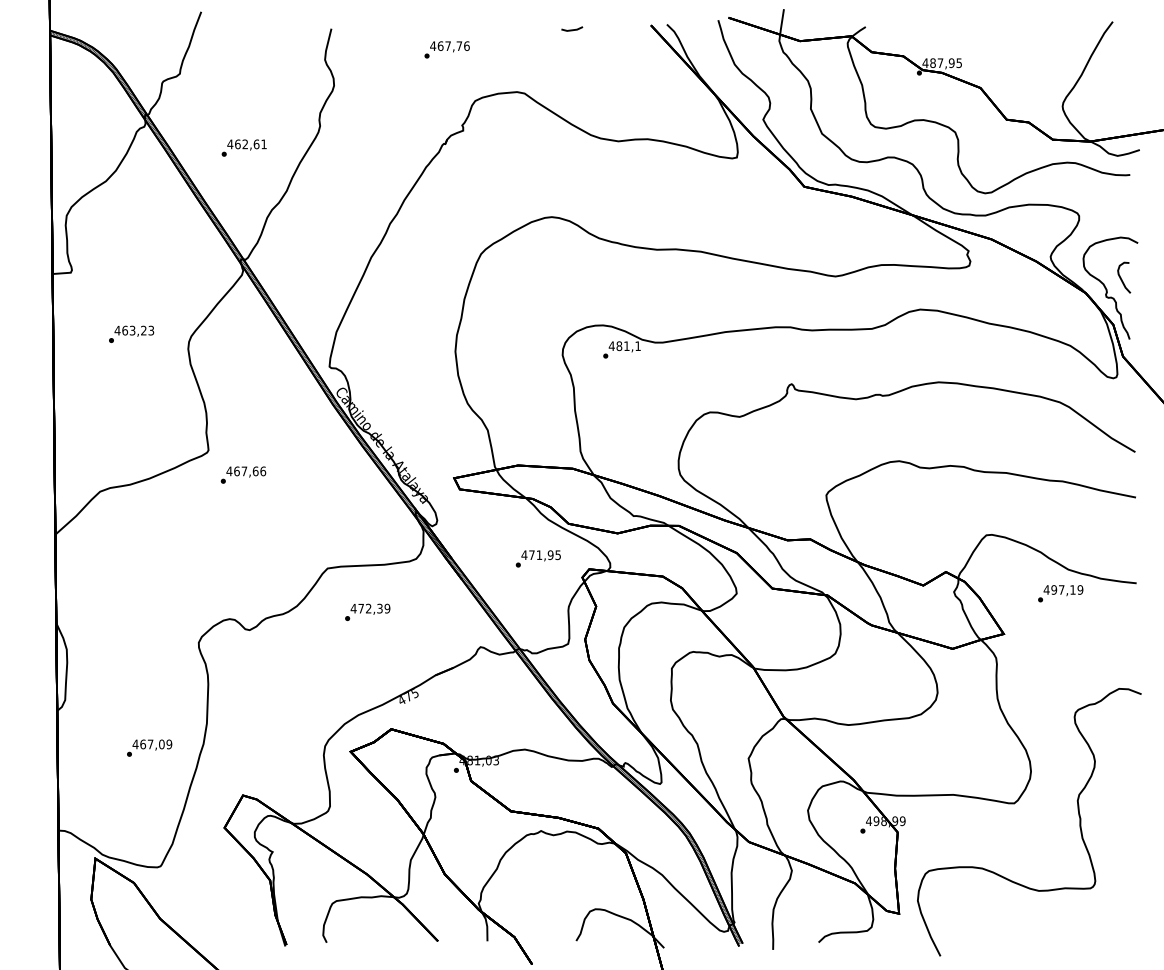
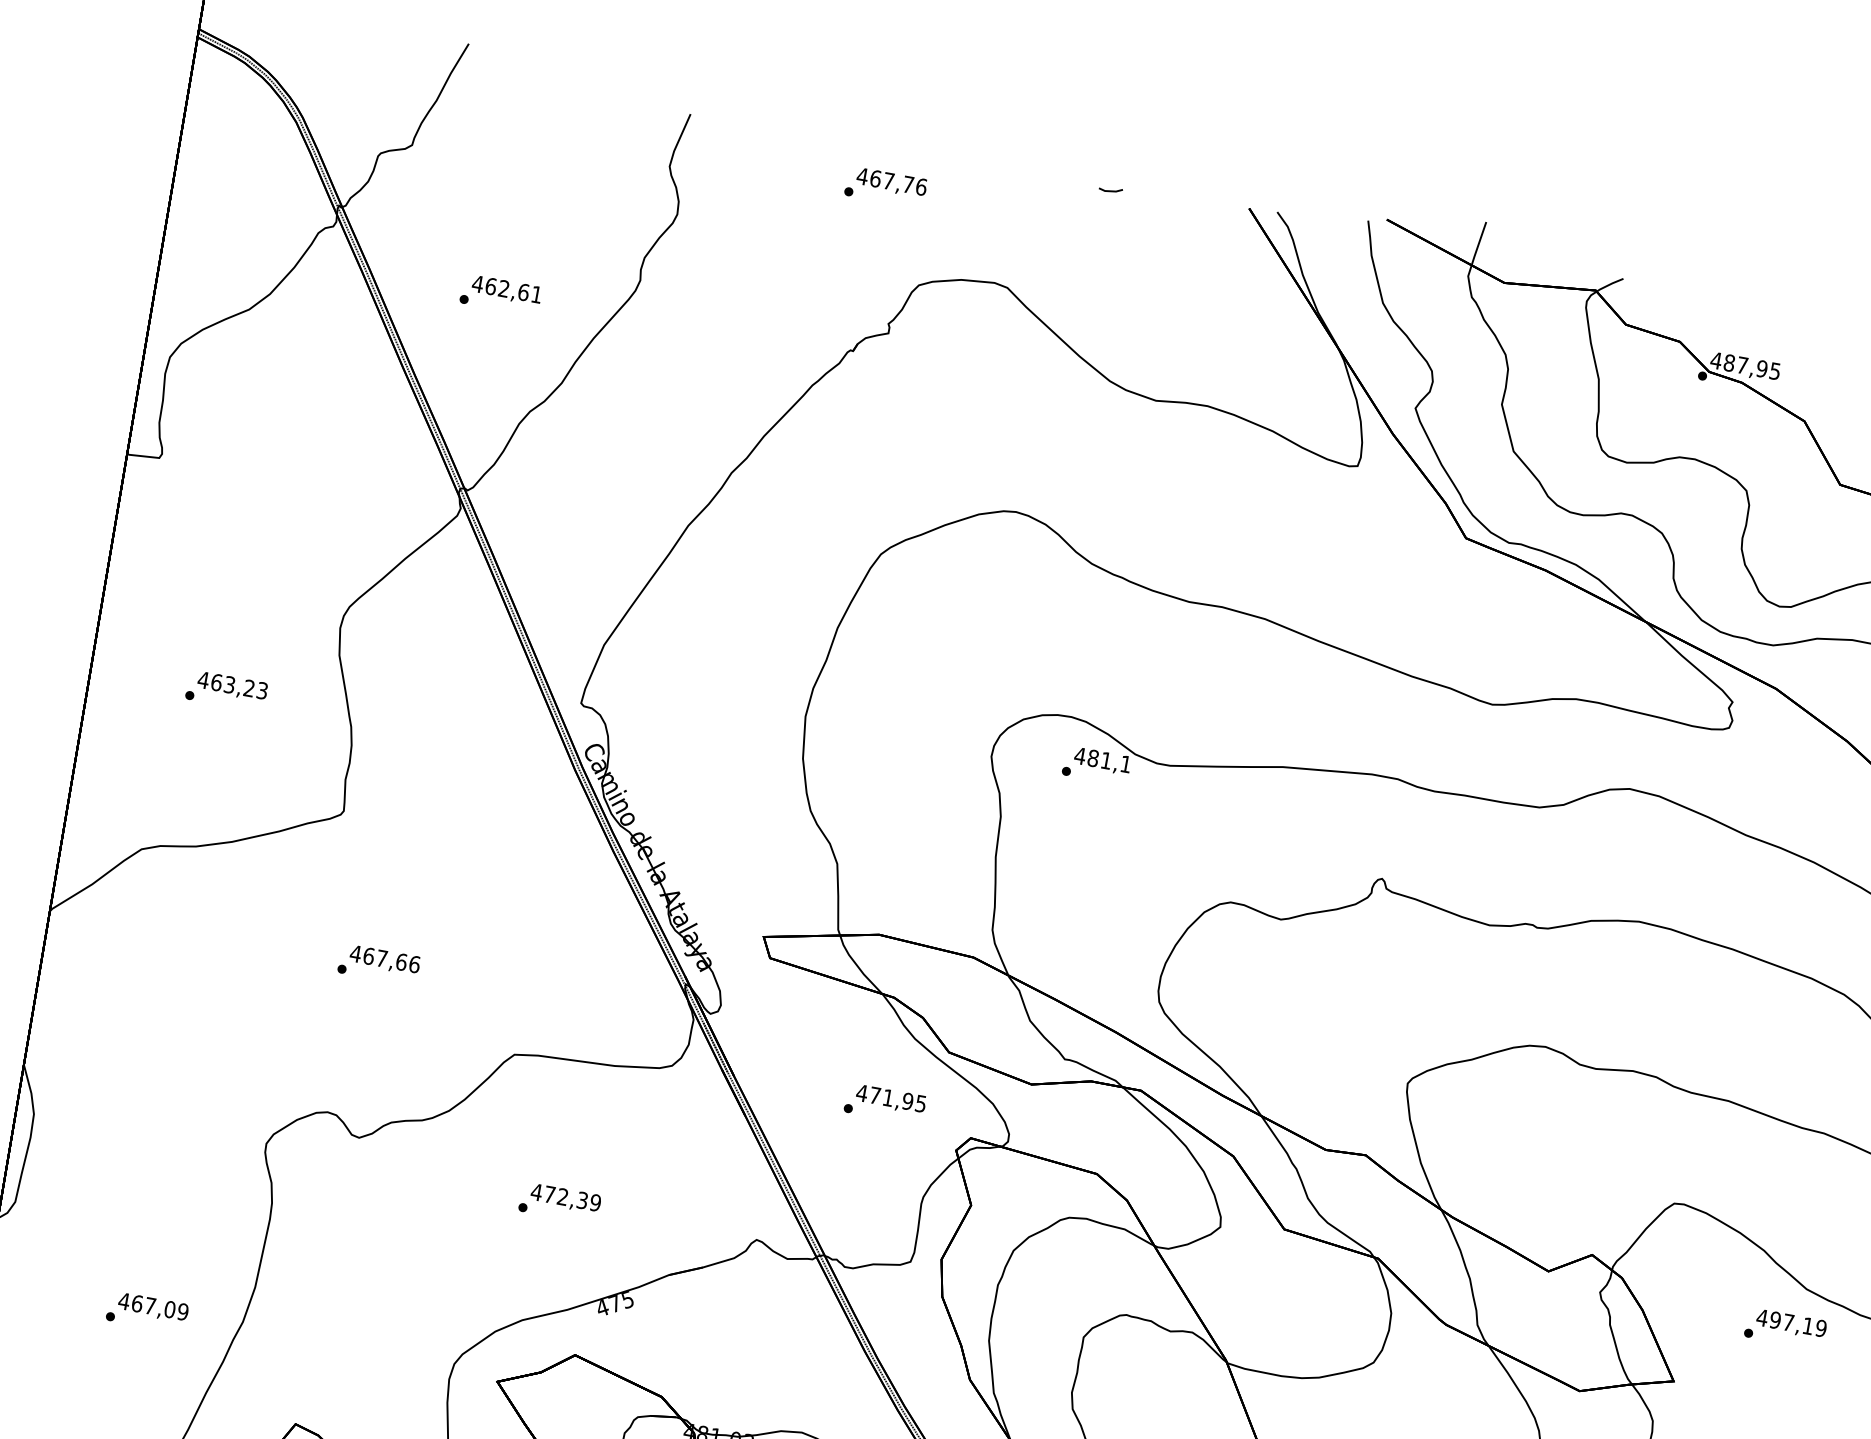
part: (572, 28) -> (1111, 189), size x0.62
text: (131, 333) -> (226, 689), moved
text: (243, 474) -> (379, 963), moved
text: (367, 611) -> (559, 1201), moved

